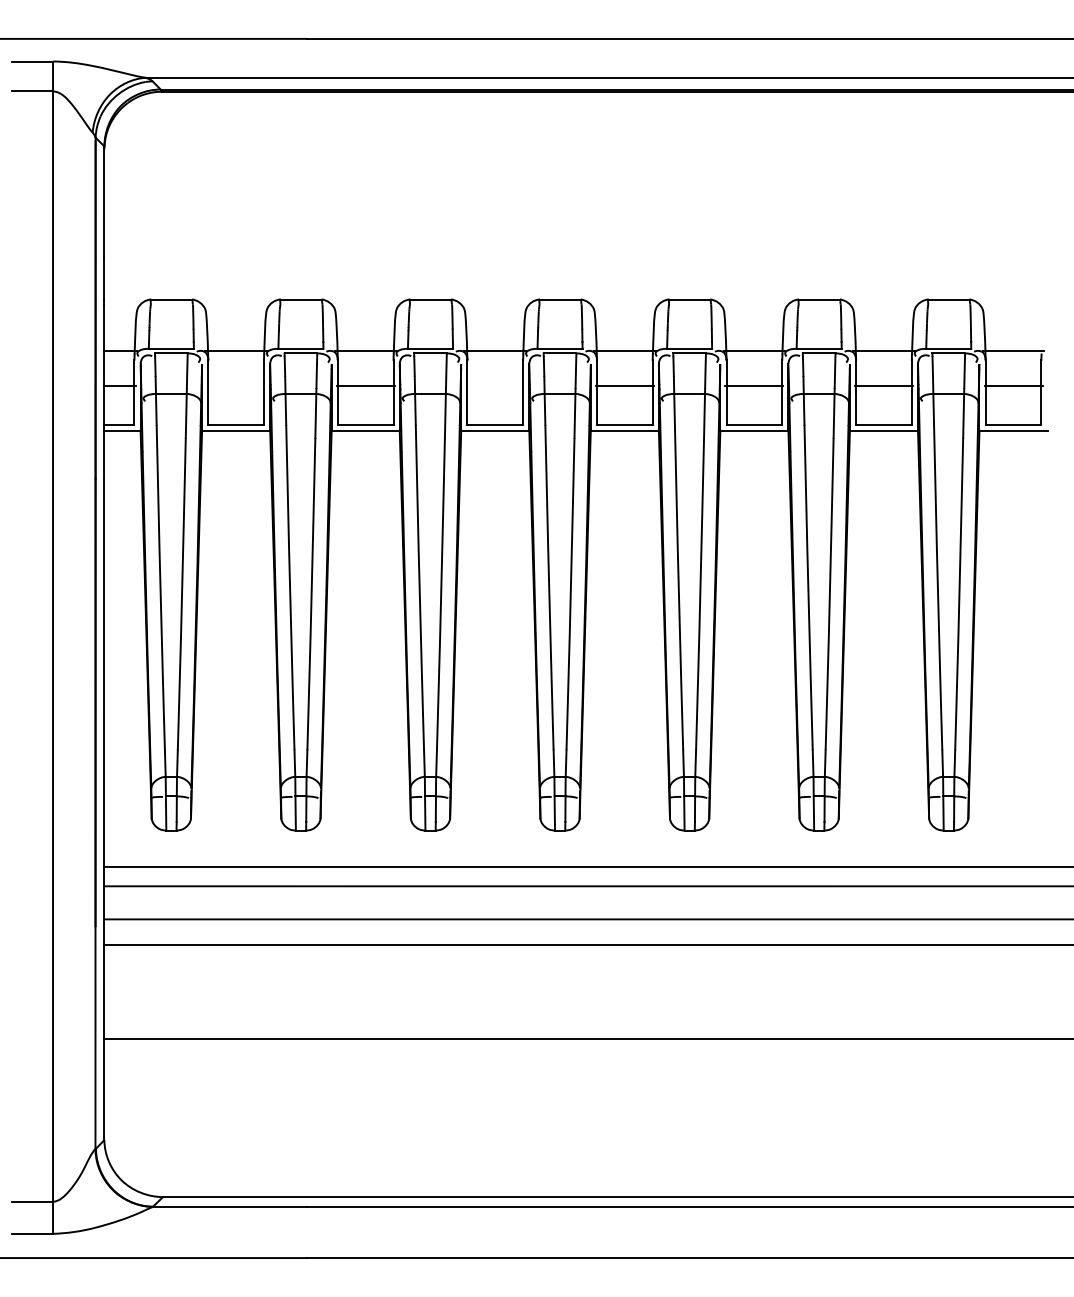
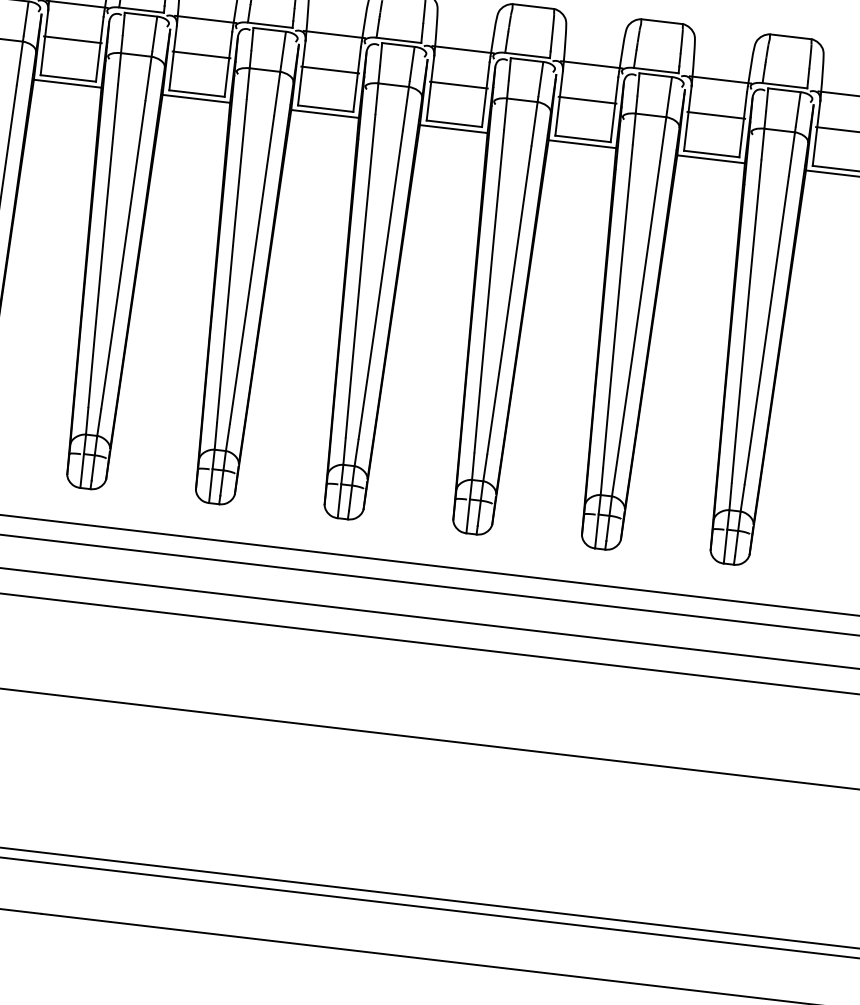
line: (236, 386) -> (73, 40), added
line: (495, 386) -> (330, 70), added

